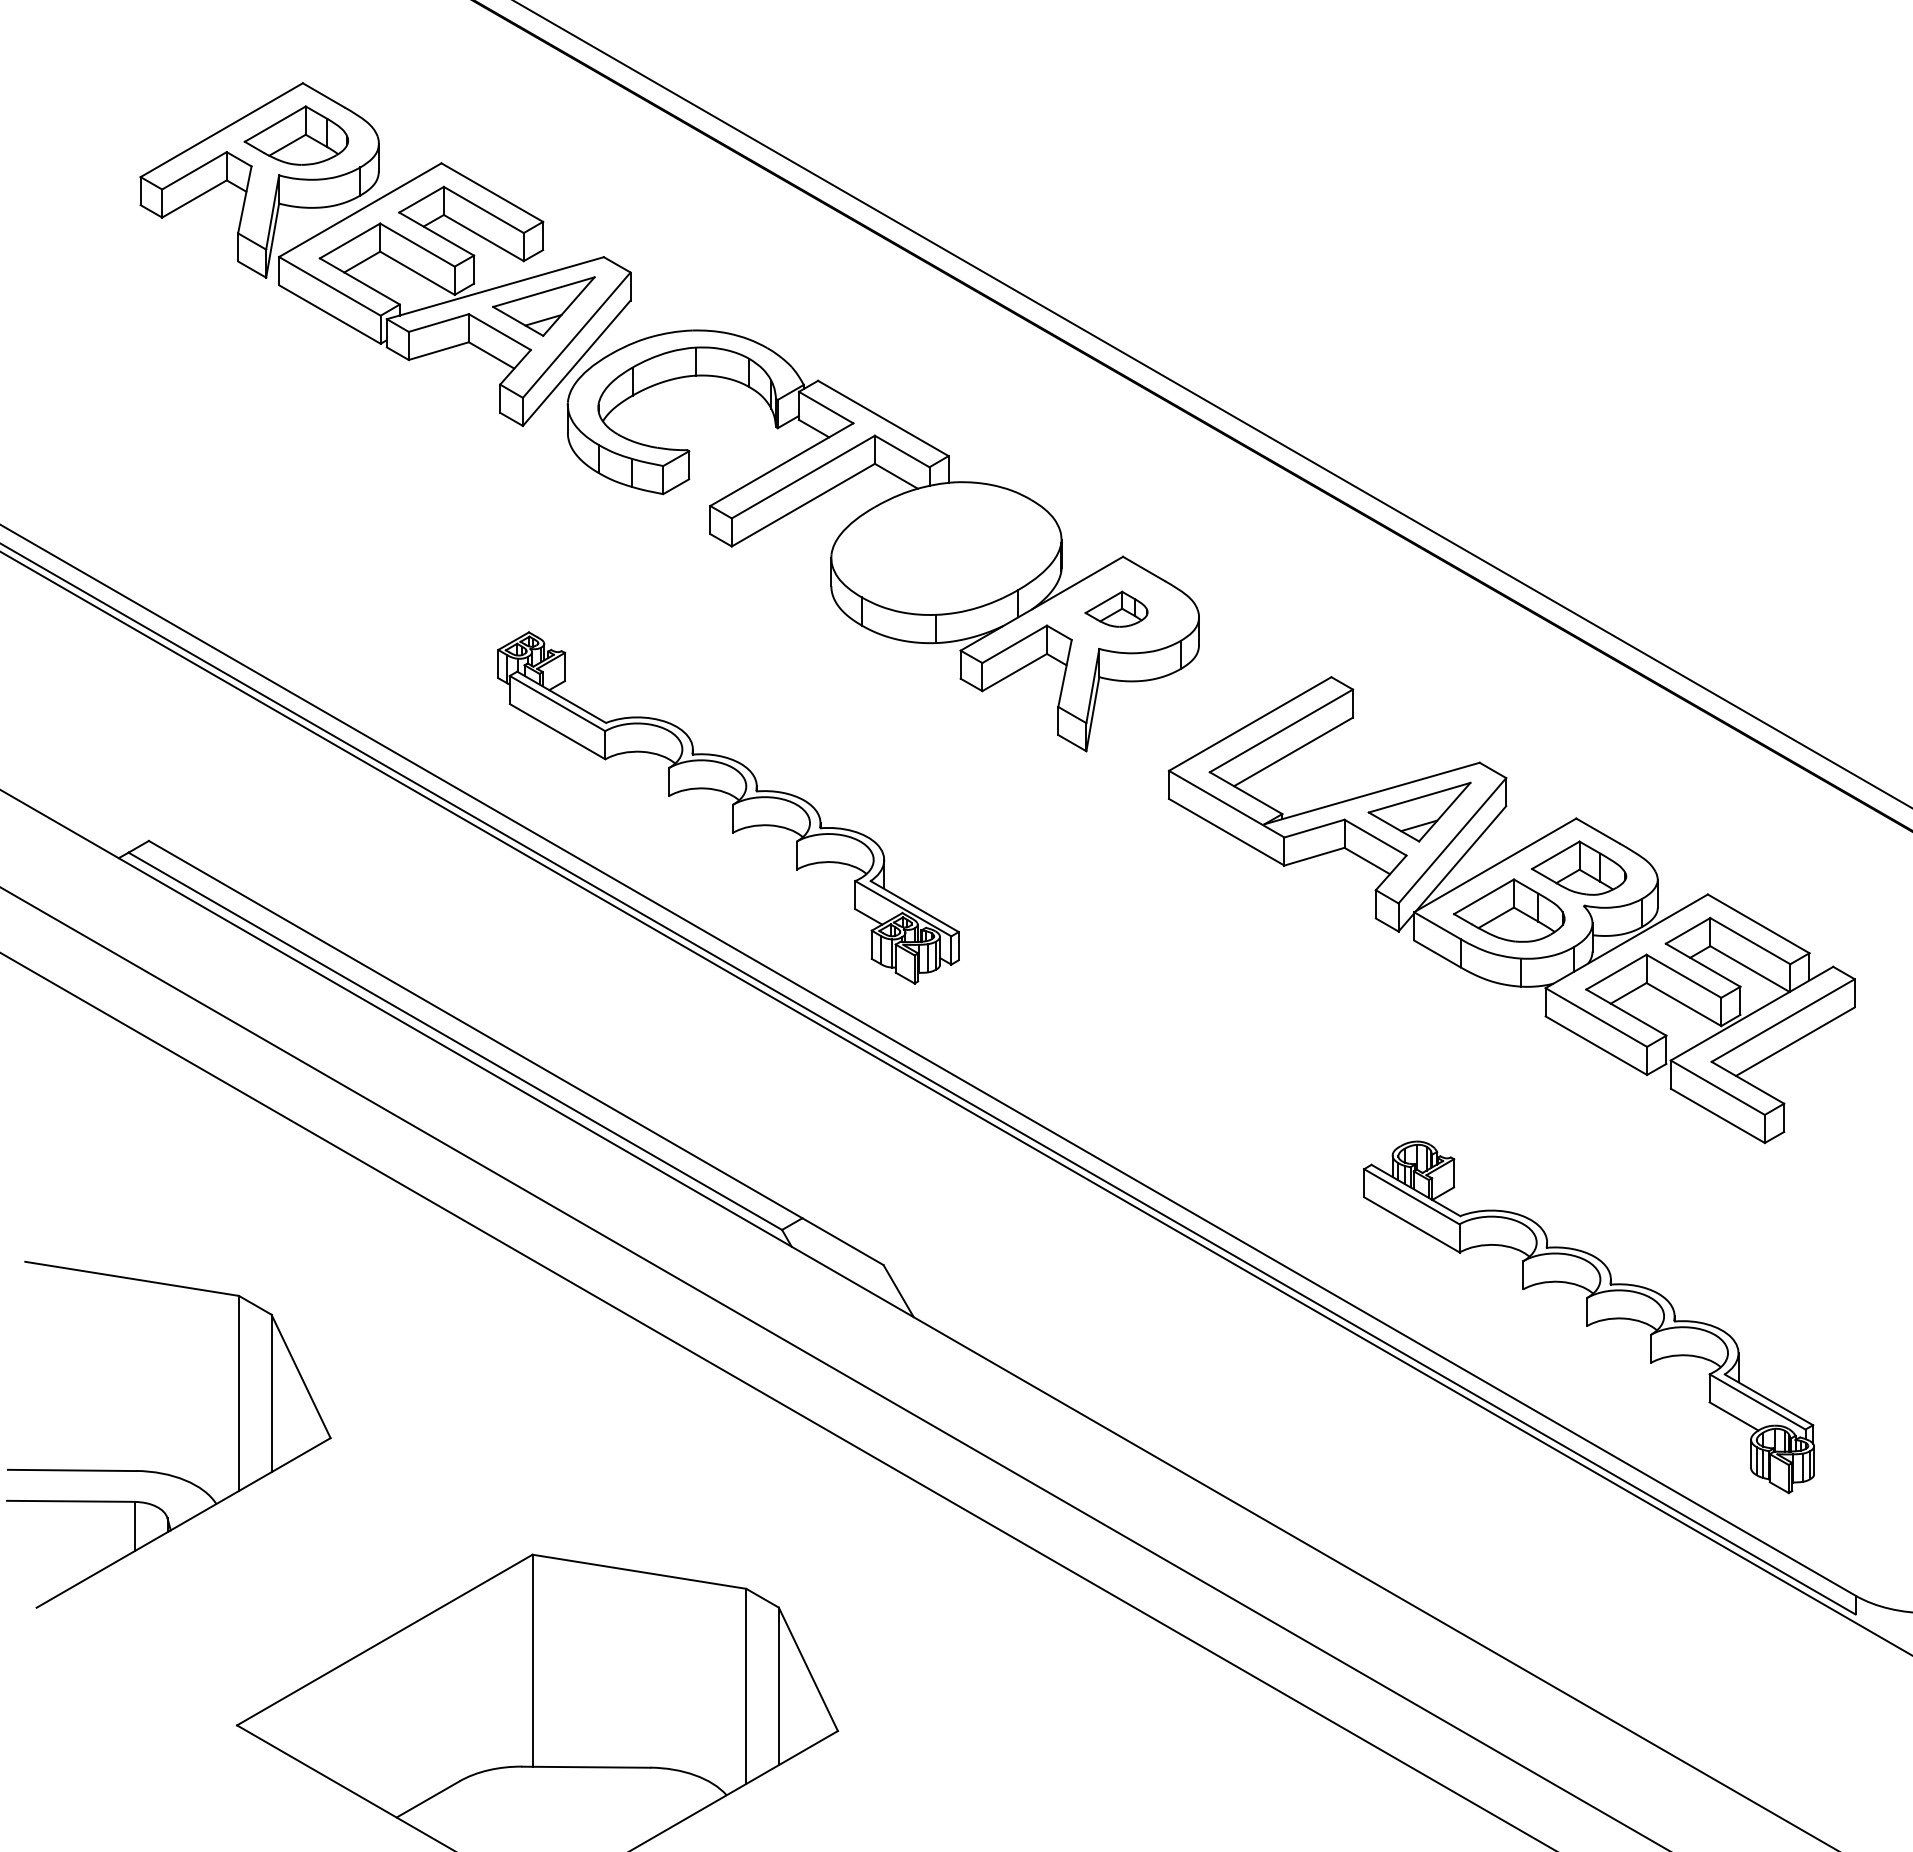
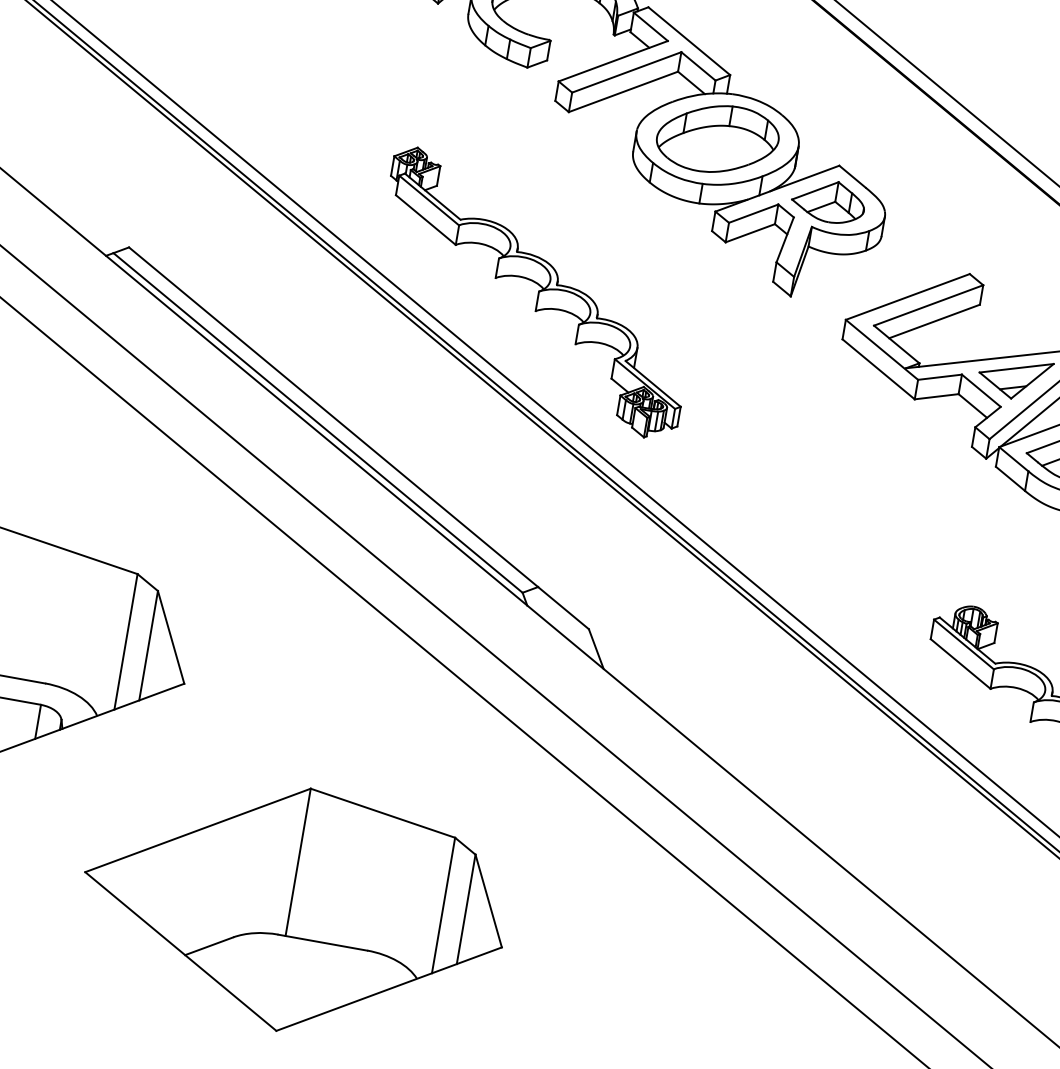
part: (946, 548) -> (717, 139), added
part: (1116, 609) -> (828, 201), size x1.67

